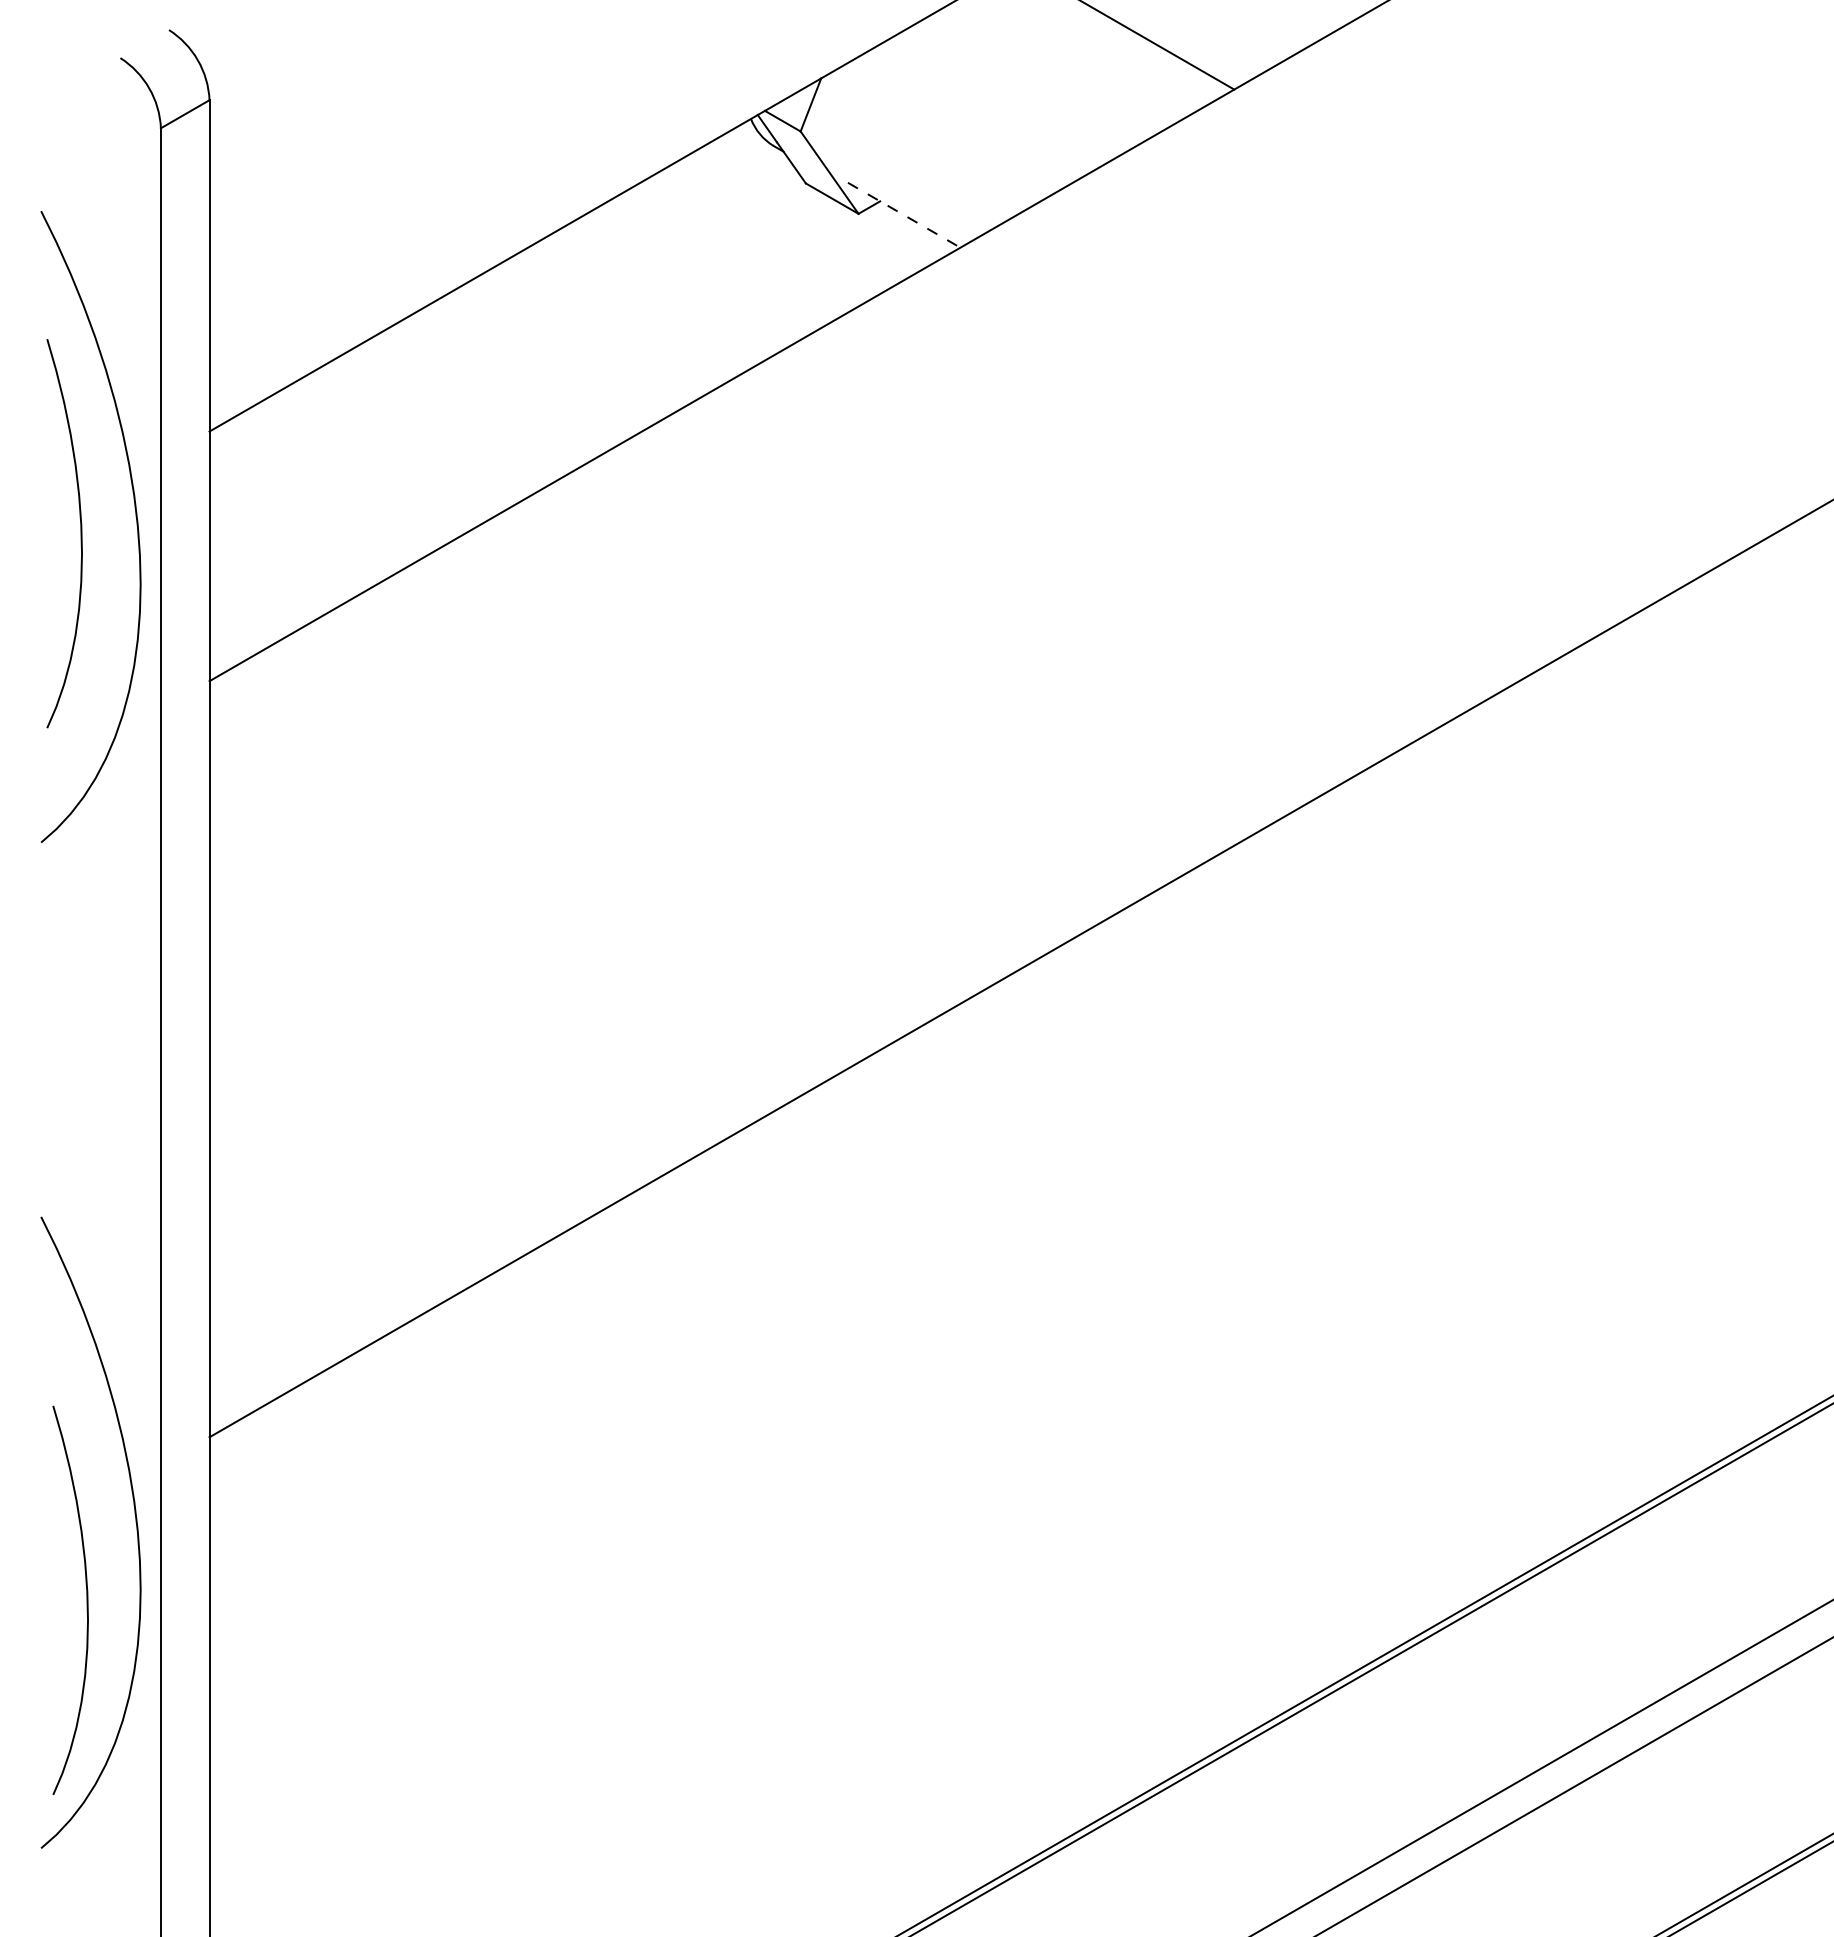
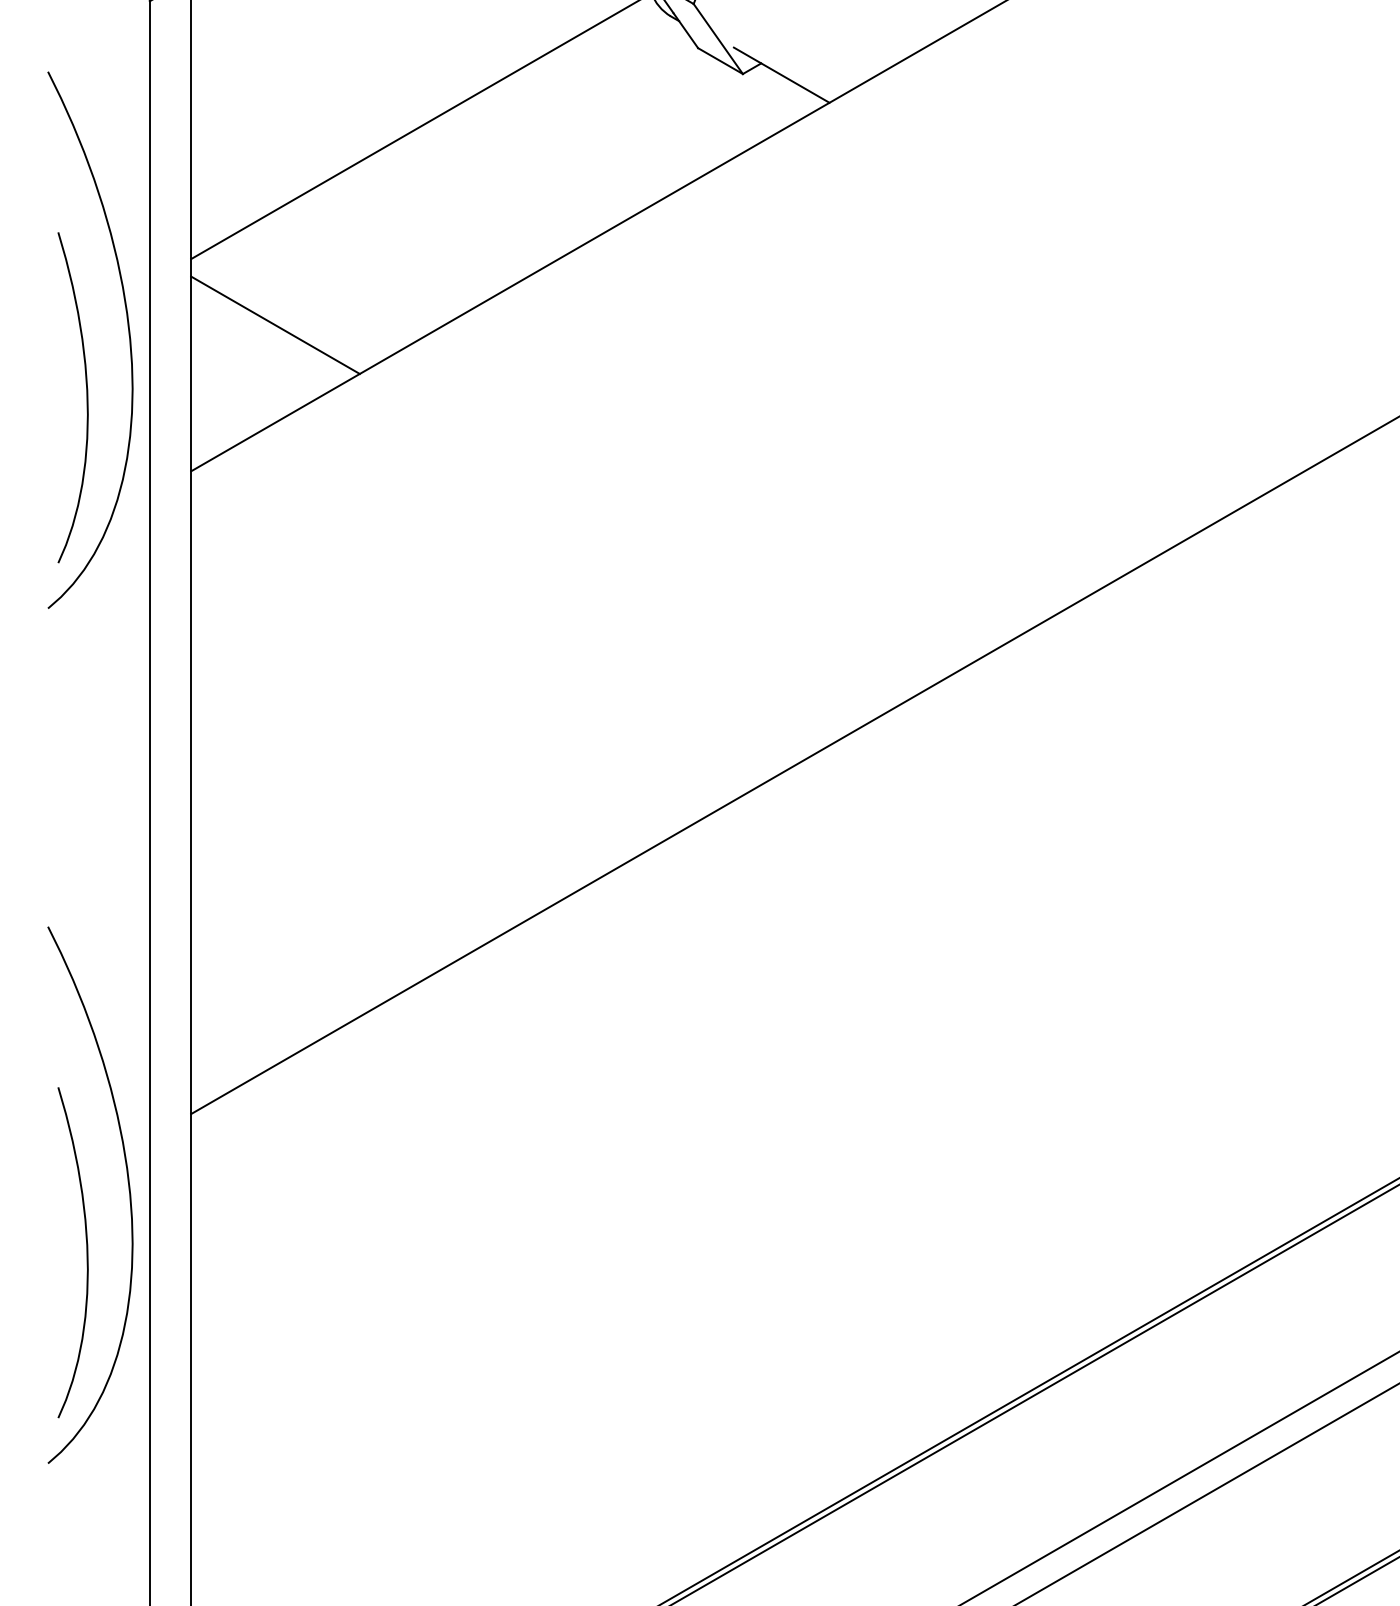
line: (904, 215) -> (781, 75), dashed -> solid
line: (308, 509) -> (275, 325), added
curve: (80, 533) -> (86, 397), moved

